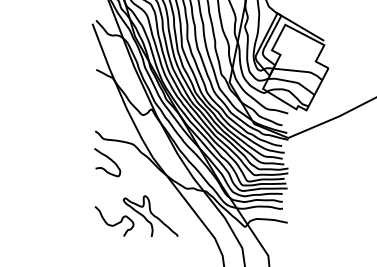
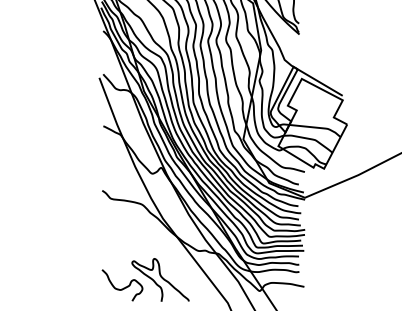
curve: (109, 159) -> (117, 220), removed

